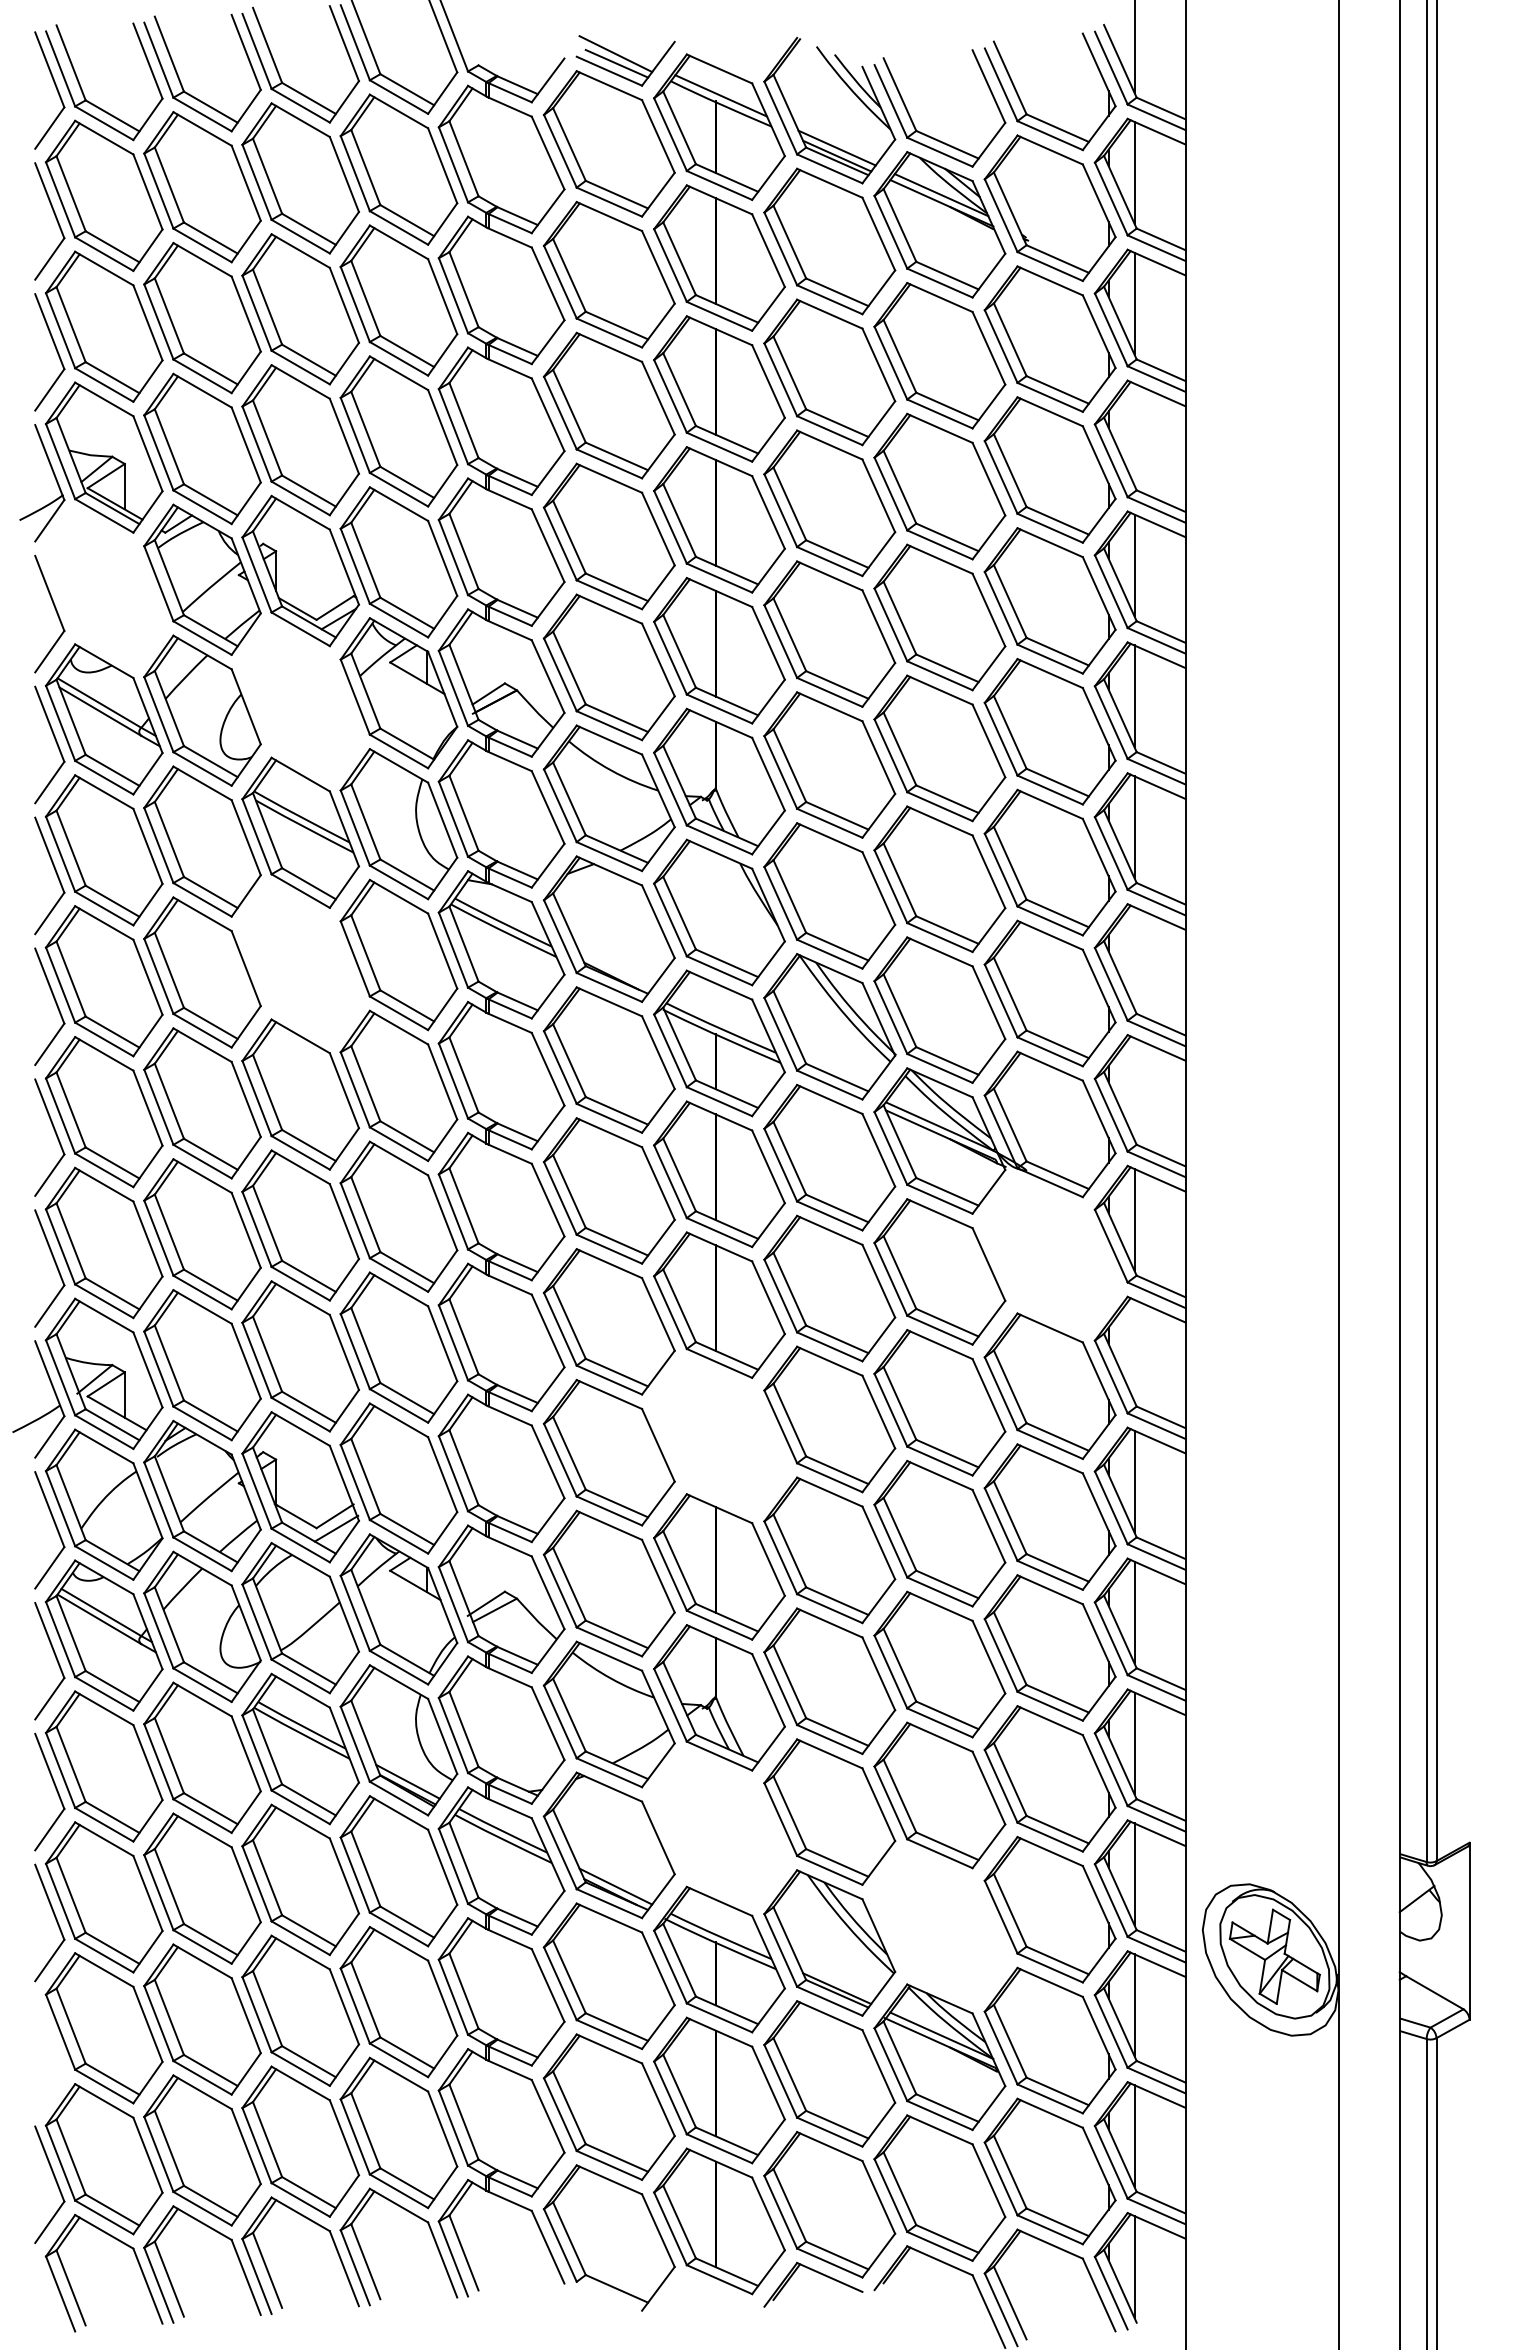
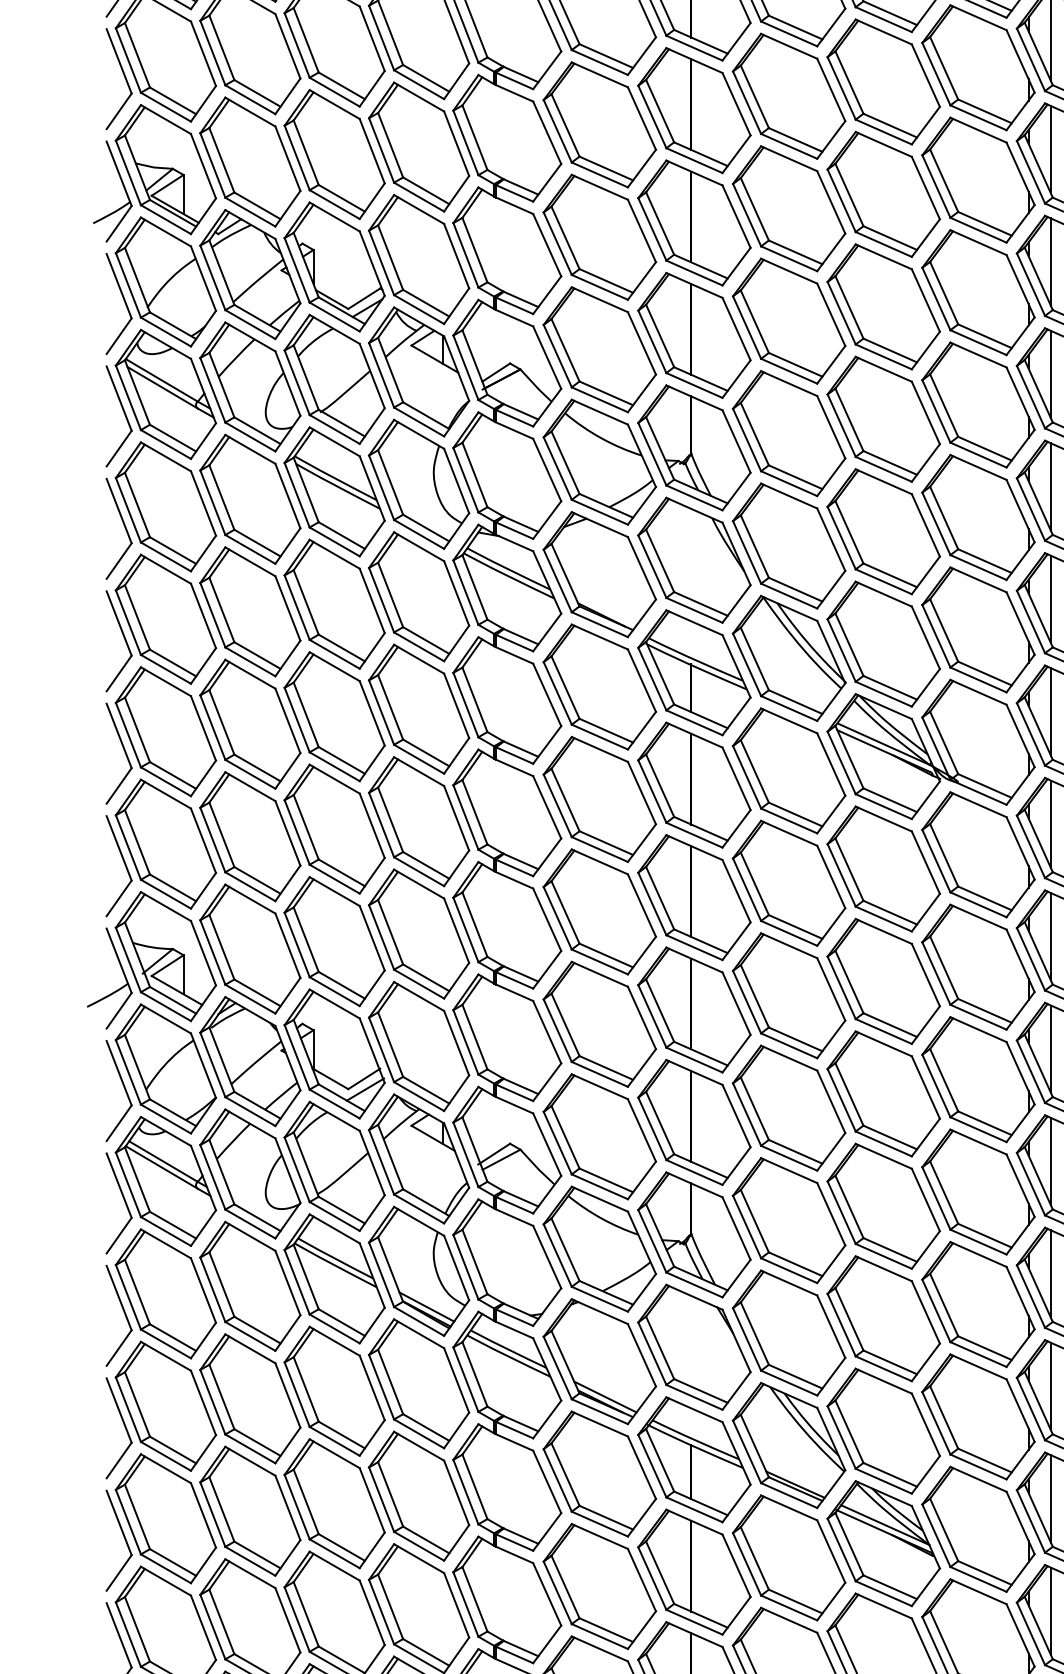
line: (1134, 434) -> (1050, 149), added
part: (103, 588) -> (165, 281), added
part: (300, 701) -> (334, 379), added
line: (1134, 958) -> (1050, 599), added
part: (300, 963) -> (334, 604), added
line: (1134, 1088) -> (1050, 711), added
part: (1049, 1255) -> (977, 854), added
line: (1134, 1350) -> (1050, 936), added
part: (719, 1435) -> (694, 1009), added
part: (719, 1828) -> (694, 1347), added
part: (939, 1926) -> (883, 1431), added
part: (55, 2051) -> (124, 1538), added

